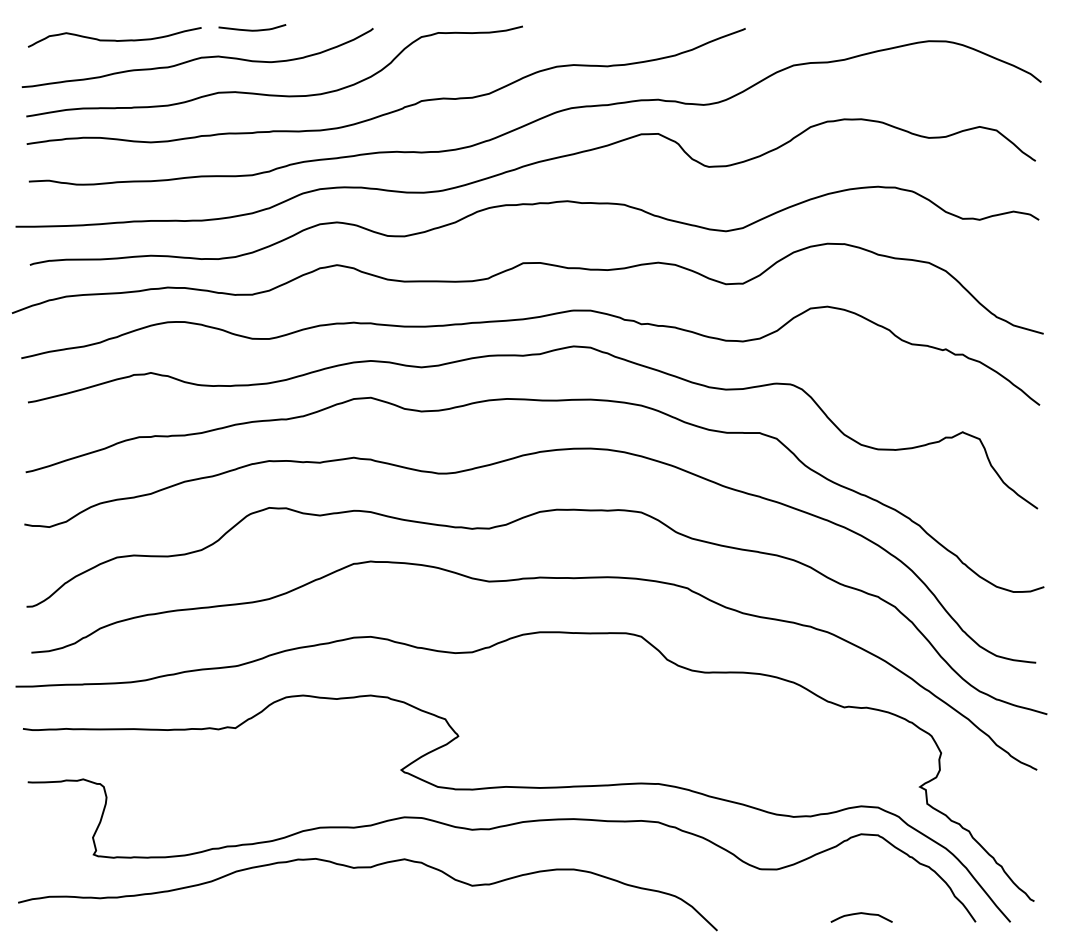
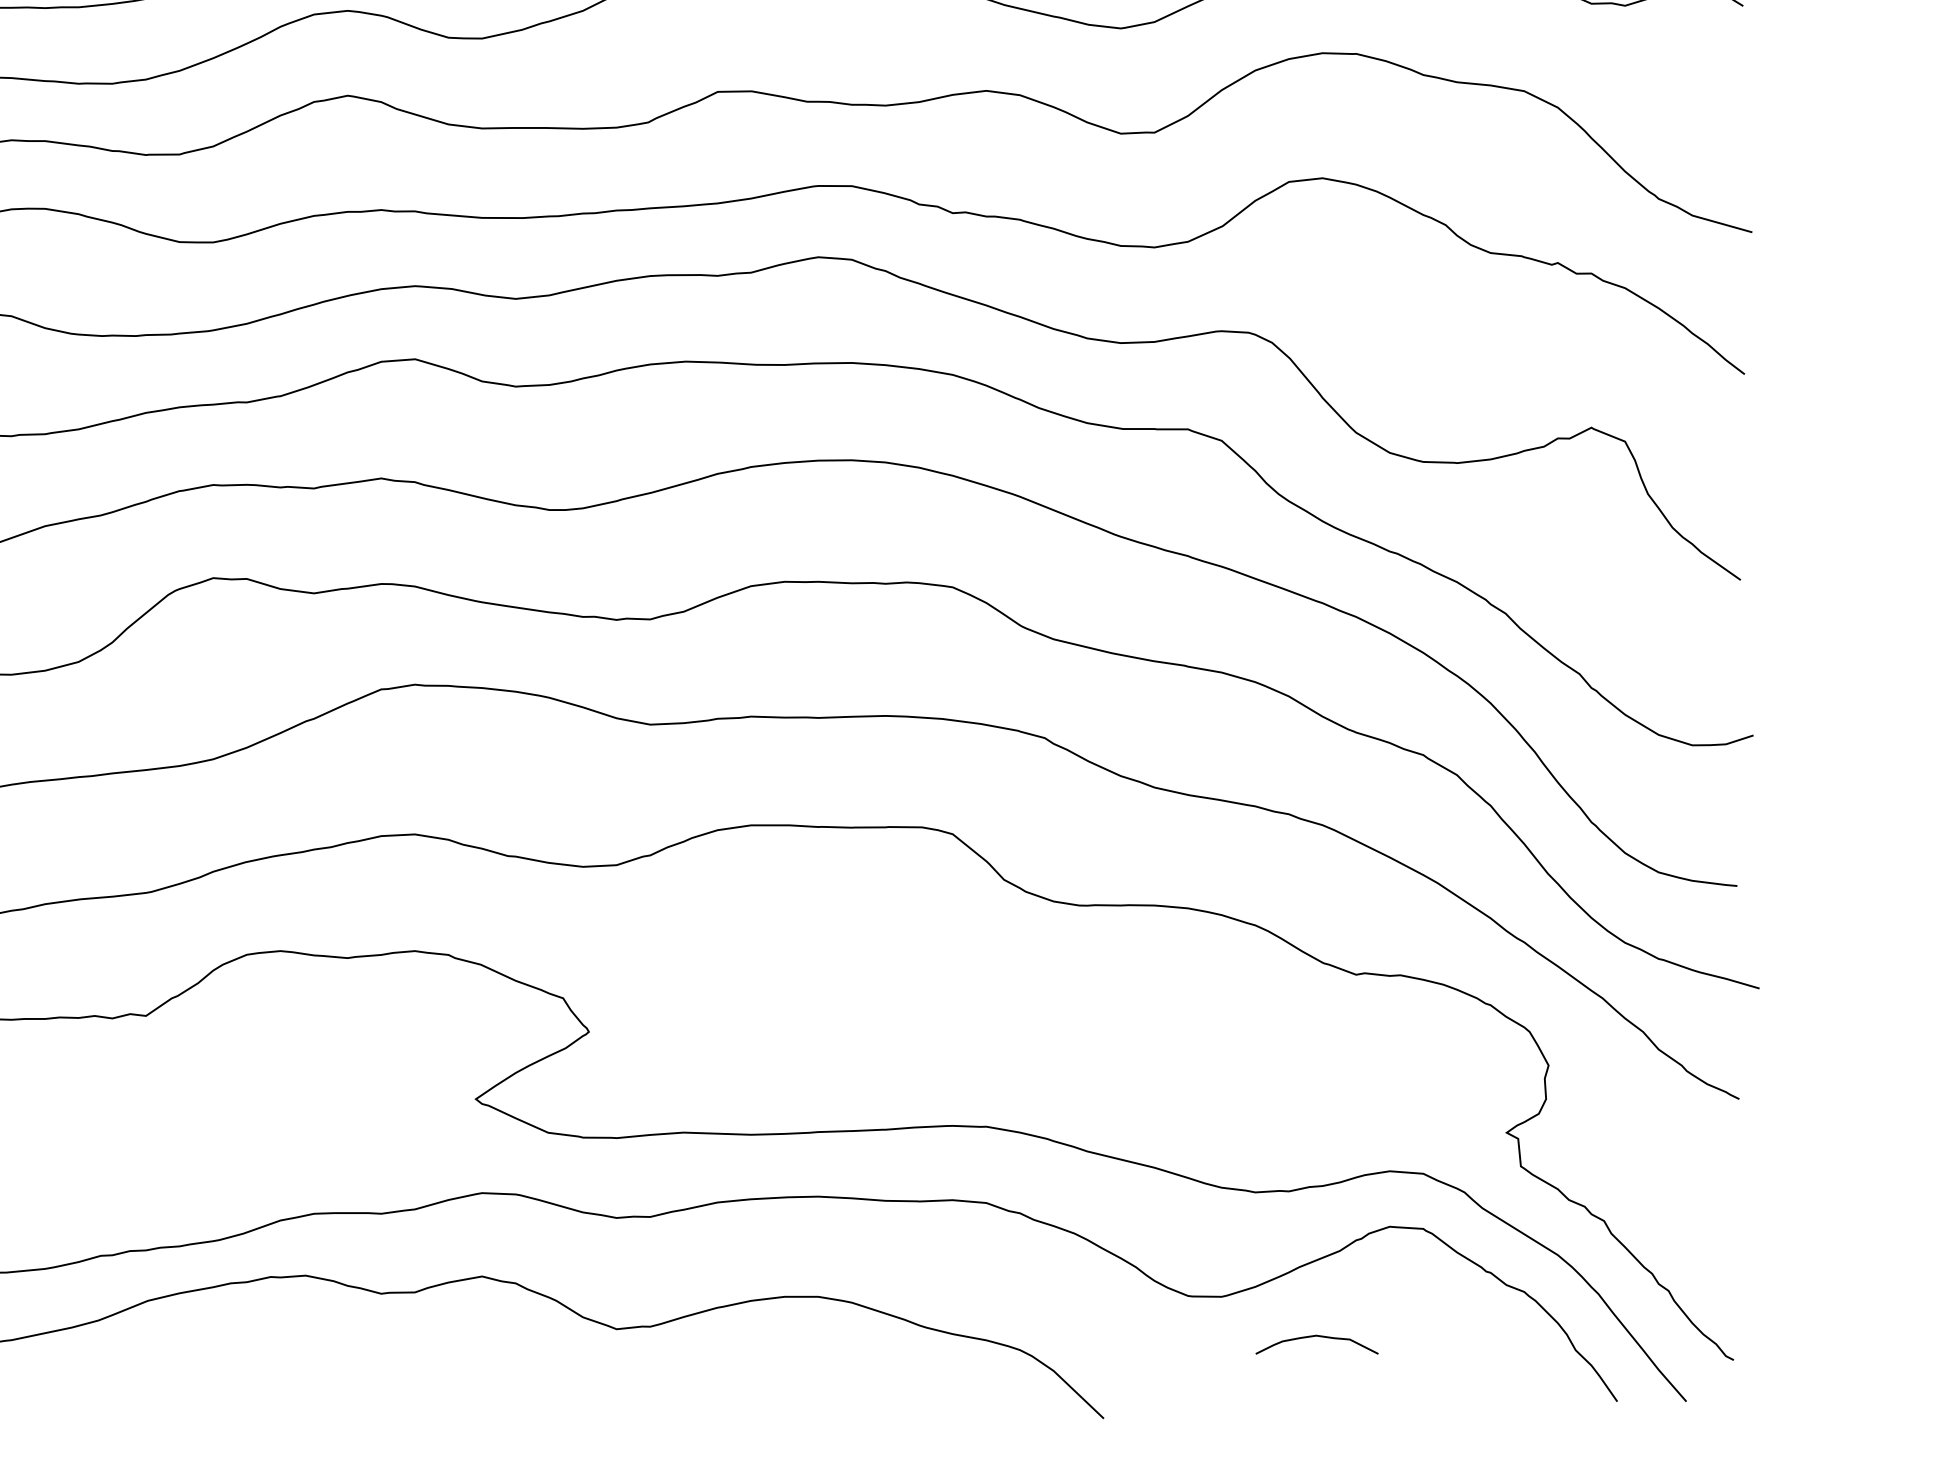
curve: (860, 914) -> (1314, 1338), moved

